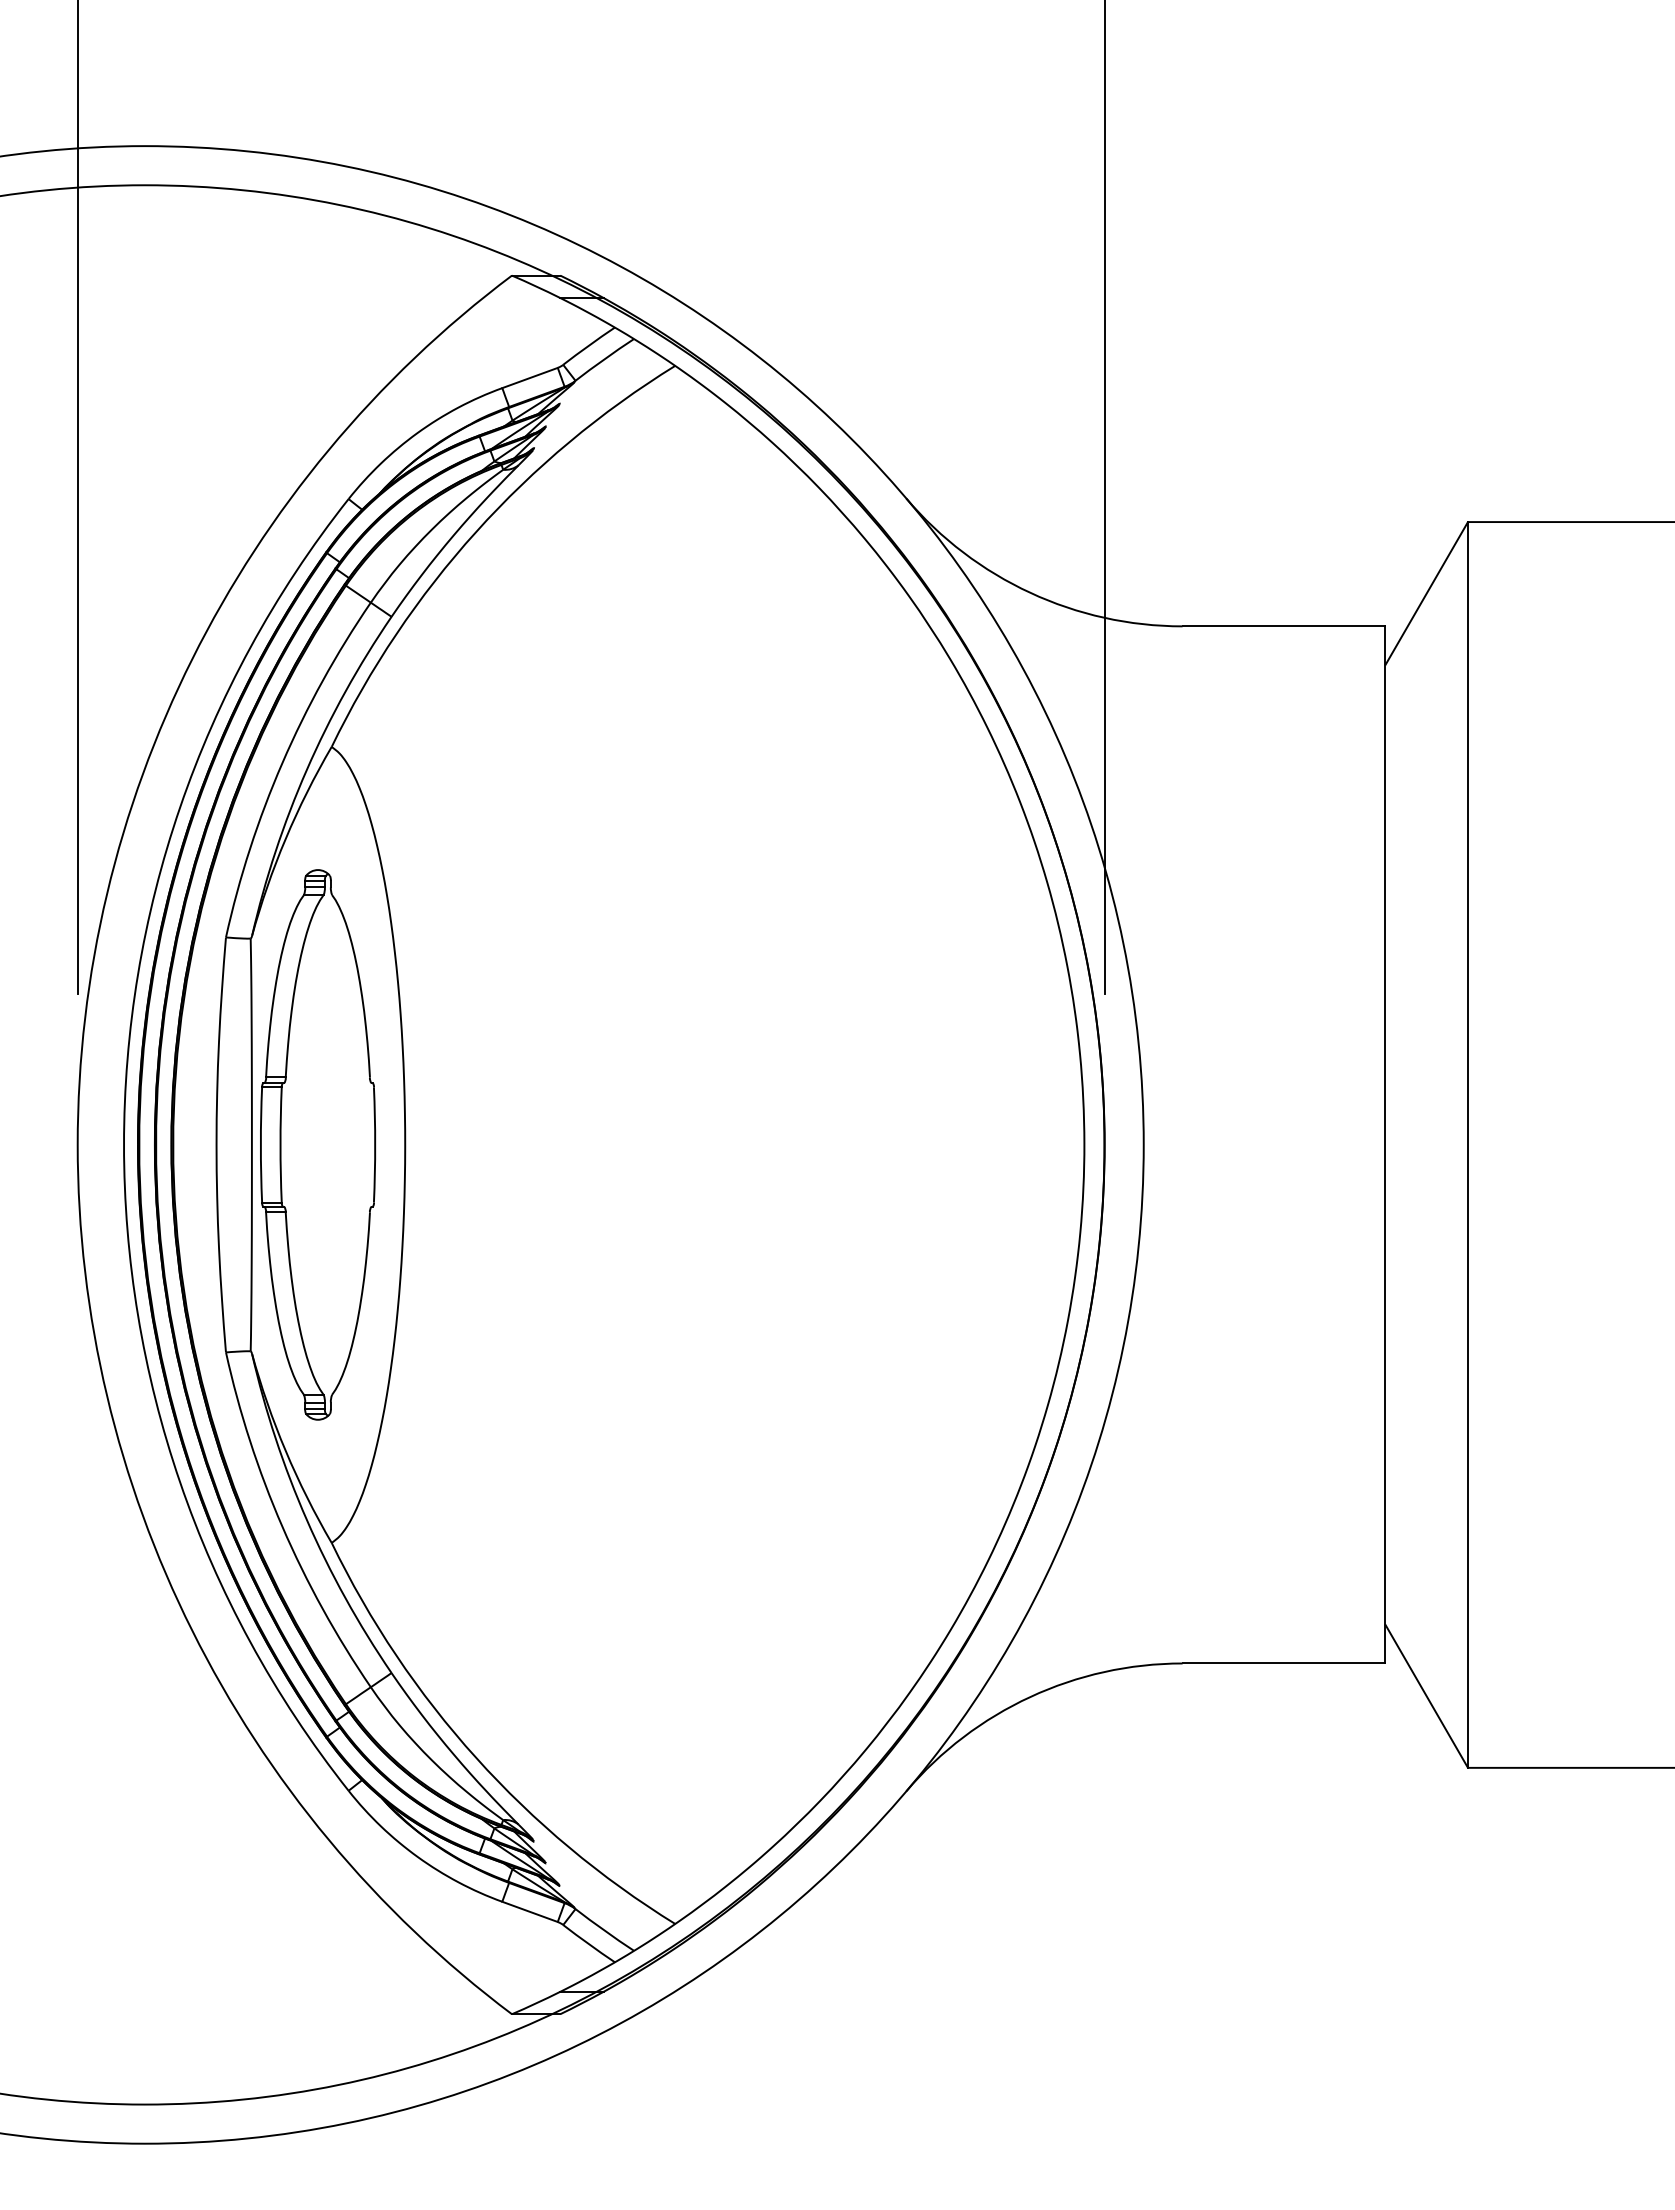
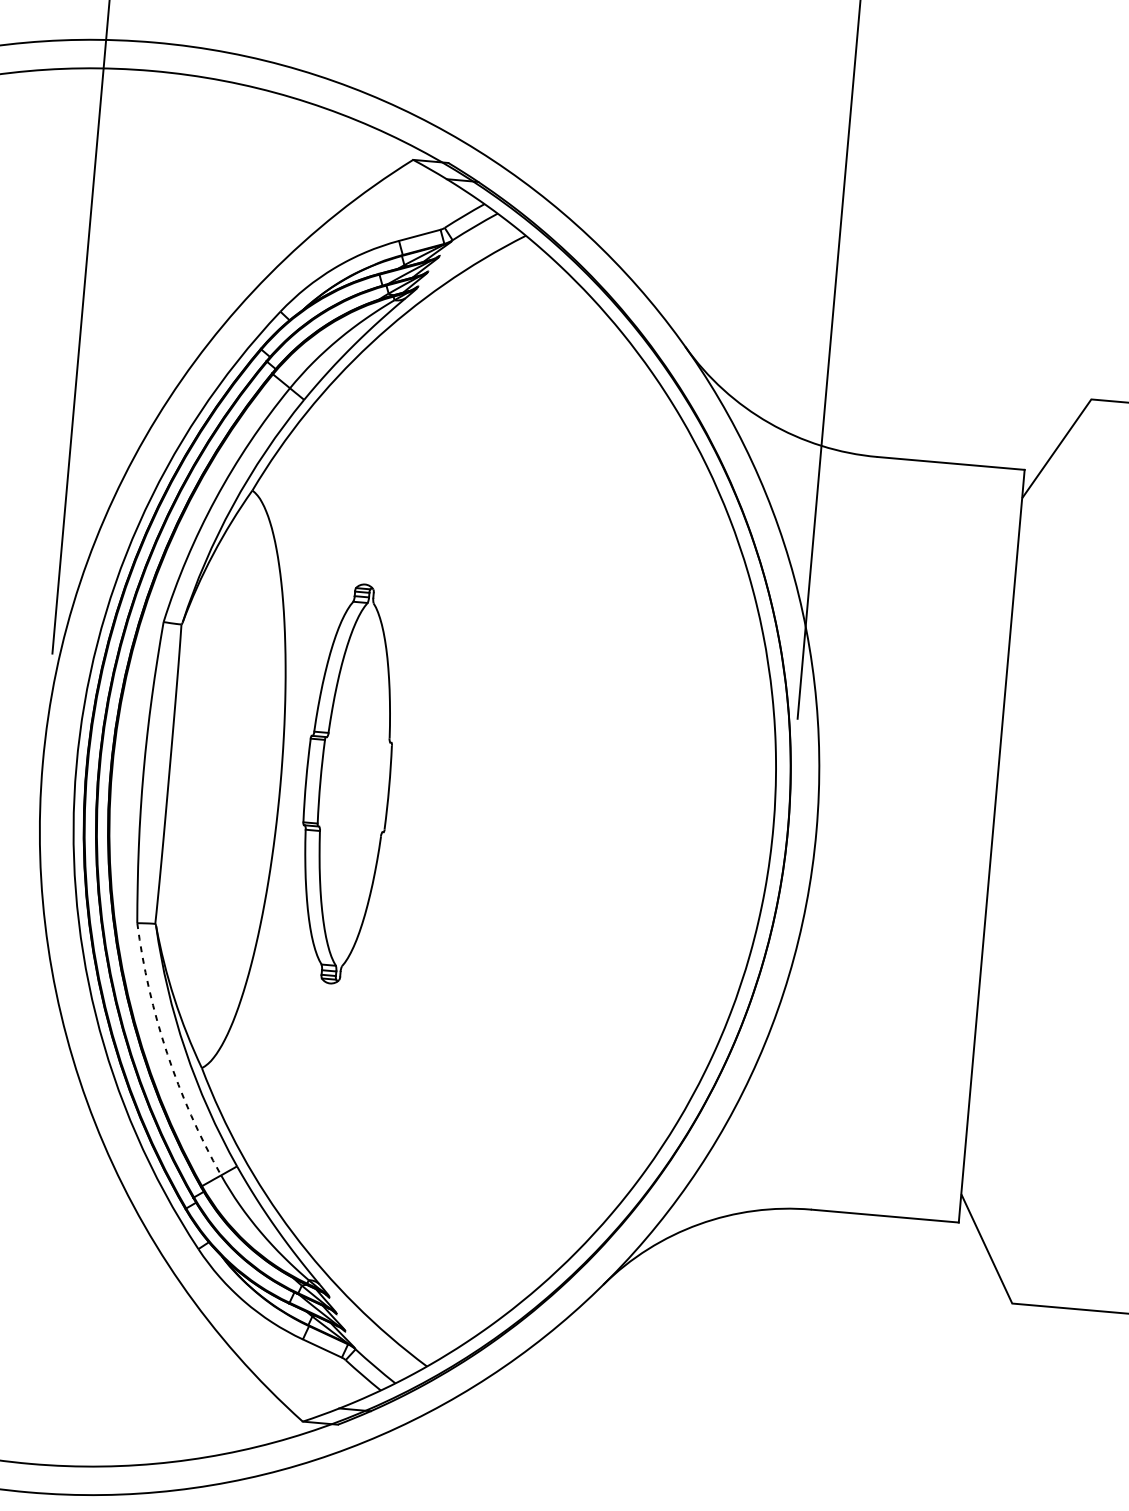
part: (318, 1144) -> (348, 783), moved
line: (1467, 1144) -> (1051, 851), removed
arc: (282, 1526) -> (167, 1053), solid -> dashed

